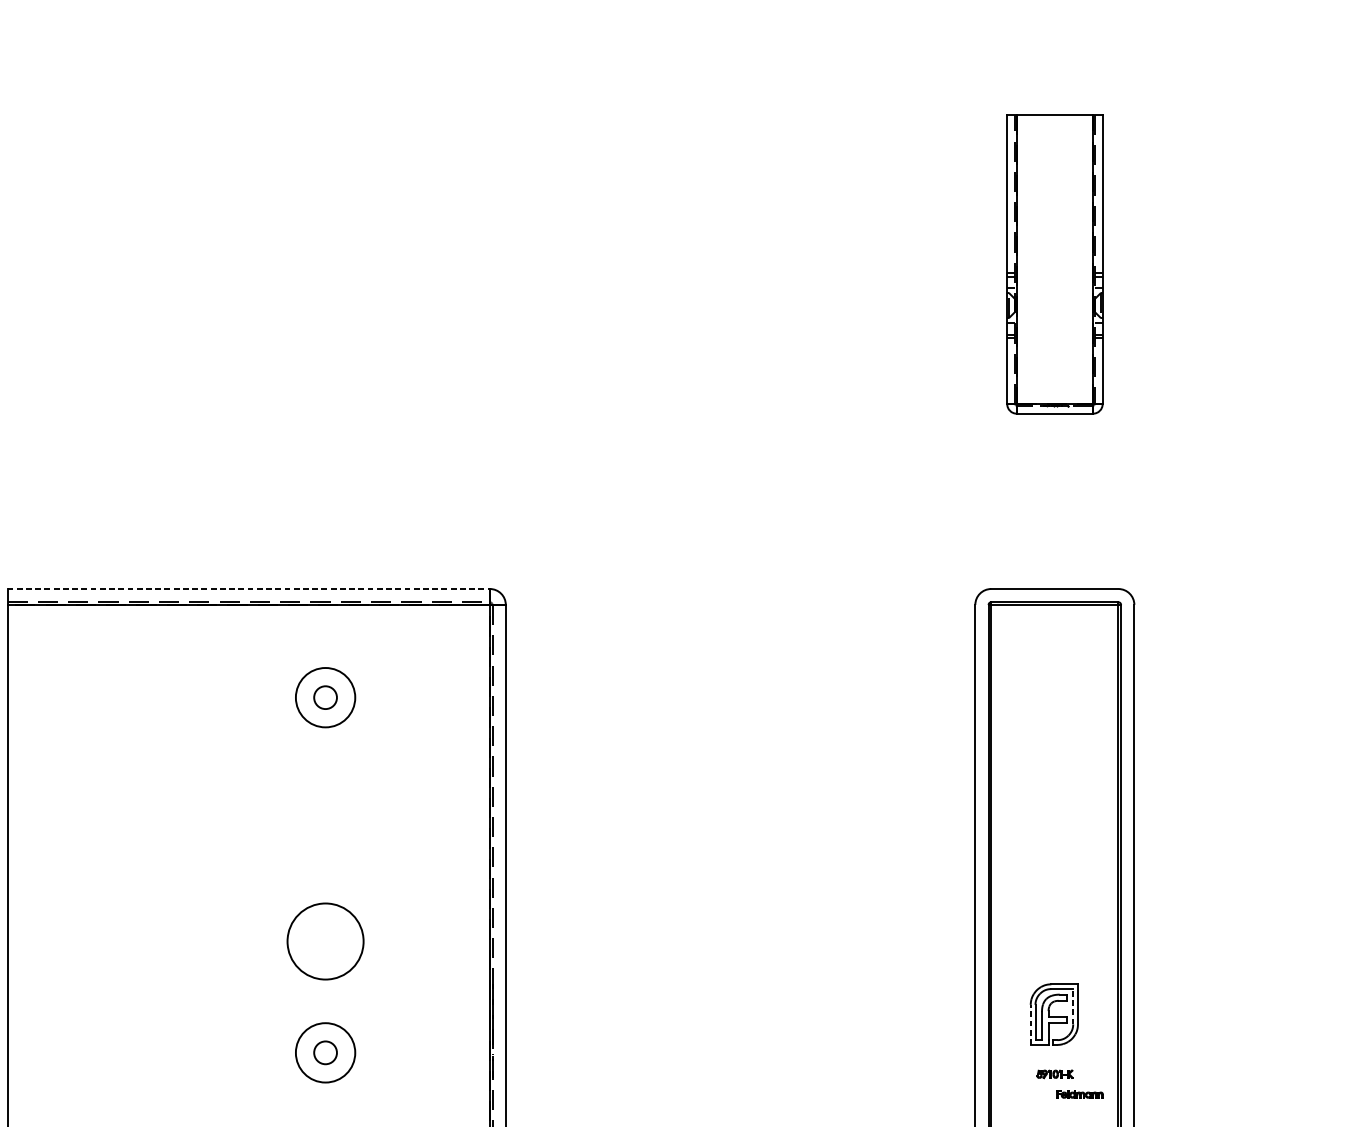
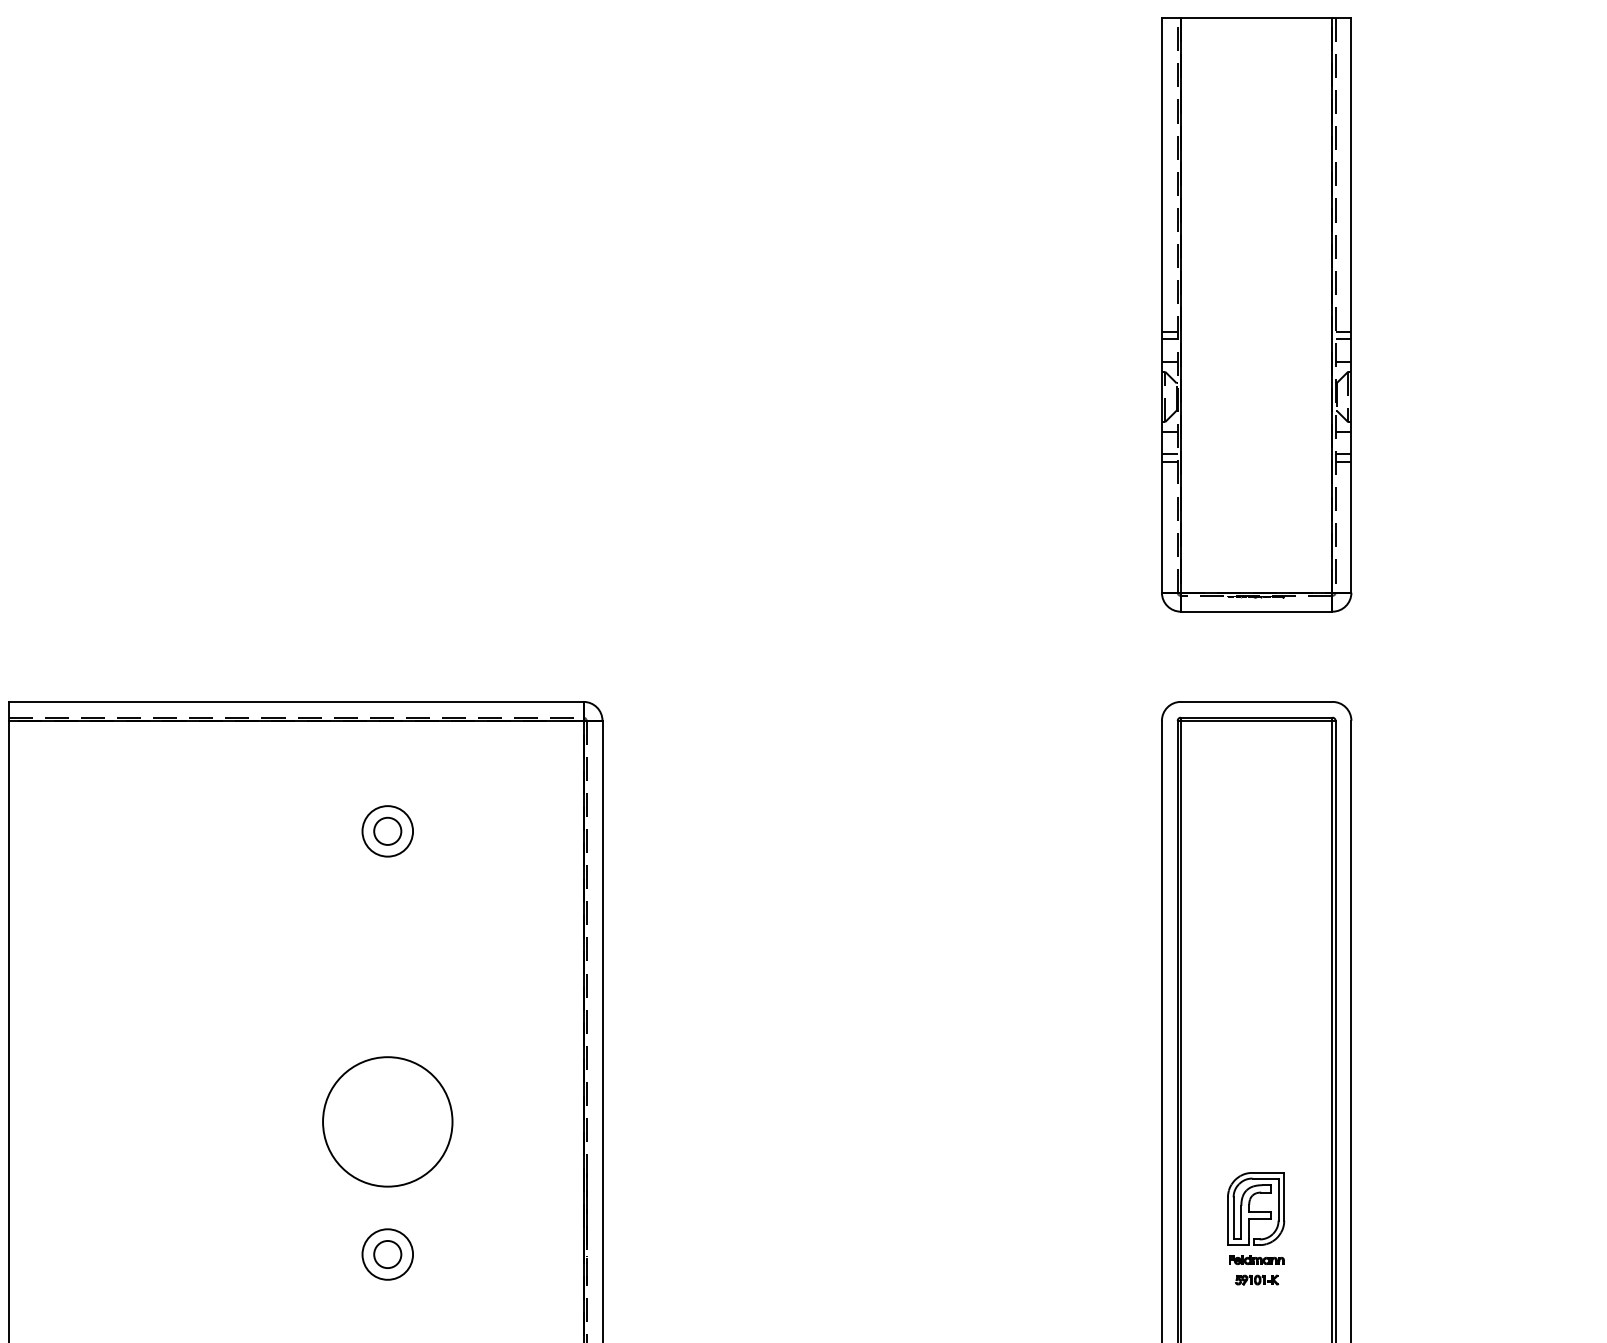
part: (1054, 263) -> (1256, 314), size x1.67
line: (248, 588) -> (296, 701), dashed -> solid
circle: (325, 697) -> (387, 831), size x0.71
circle: (325, 941) -> (387, 1121), size x1.43
line: (1073, 1006) -> (1278, 1199), dashed -> solid
line: (1030, 1025) -> (1227, 1221), dashed -> solid
circle: (325, 1052) -> (387, 1254), size x0.71
part: (1079, 1093) -> (1256, 1259), moved

